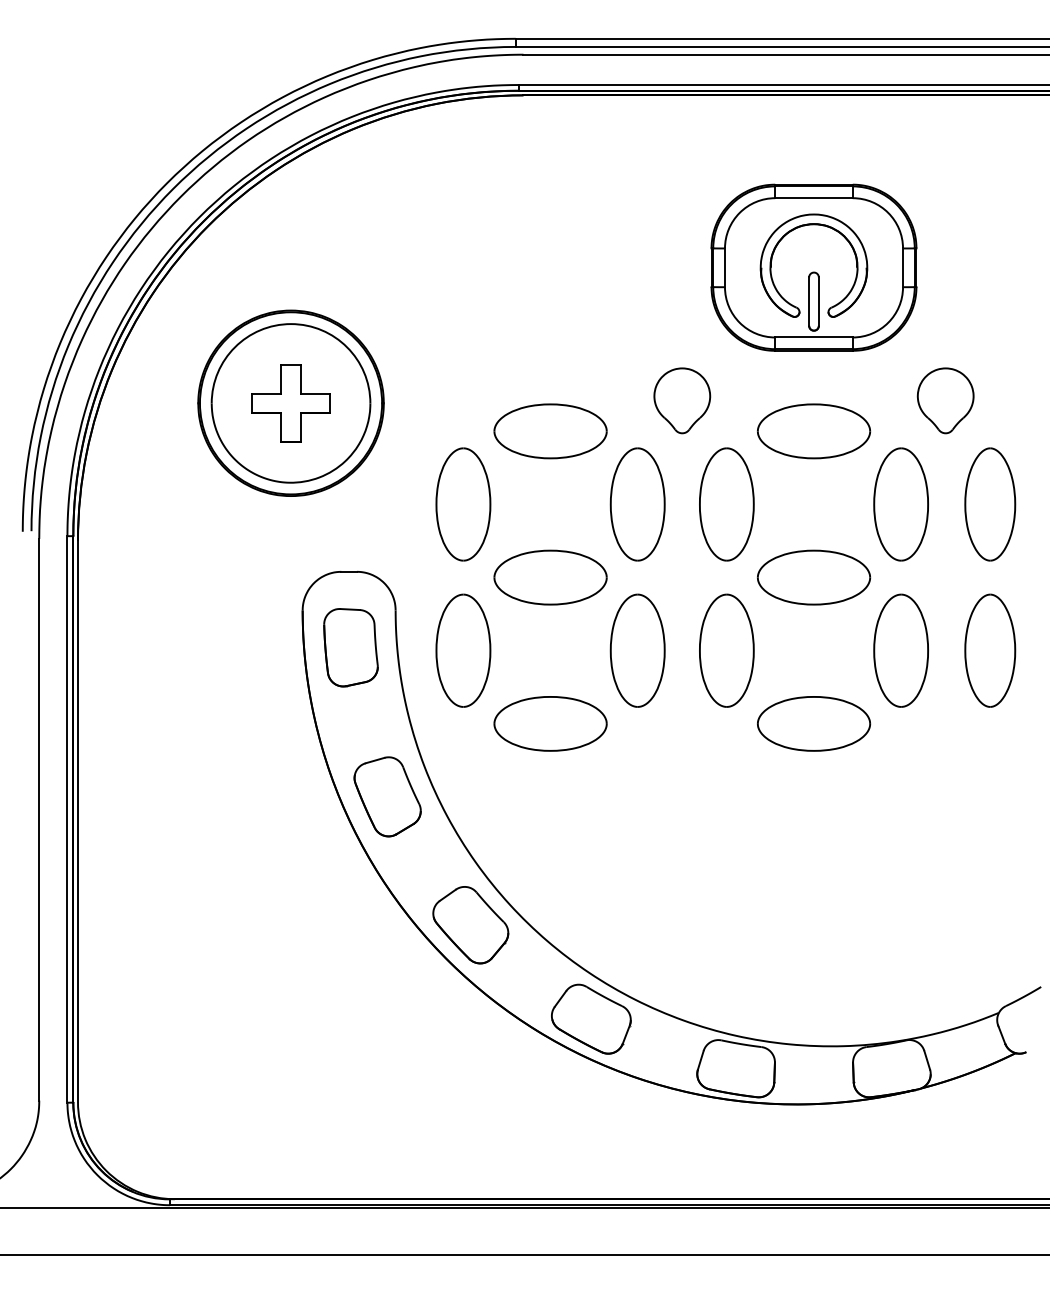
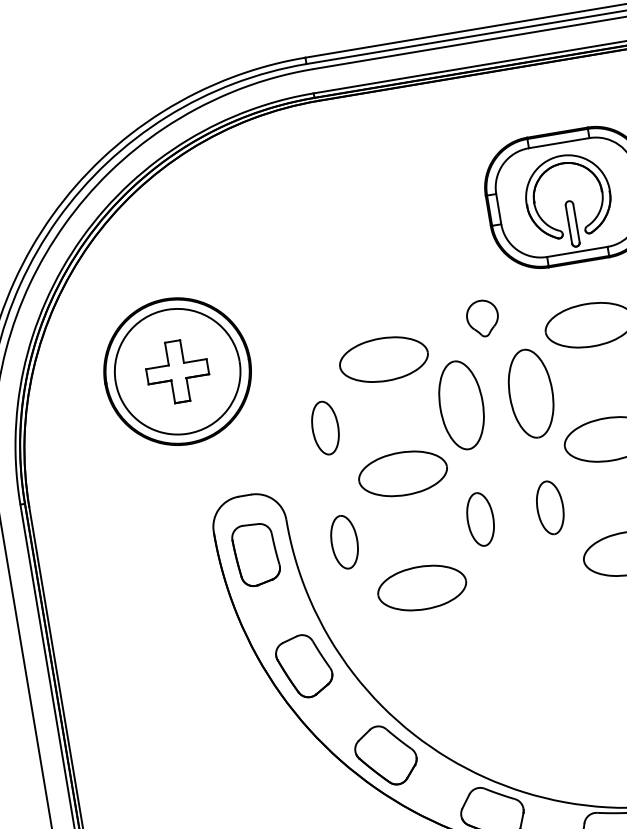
part: (682, 400) -> (482, 318), size x0.7
part: (463, 504) -> (325, 428), size x0.6
part: (463, 650) -> (344, 542), size x0.6
part: (637, 650) -> (480, 519), size x0.6
part: (726, 650) -> (549, 507), size x0.6

